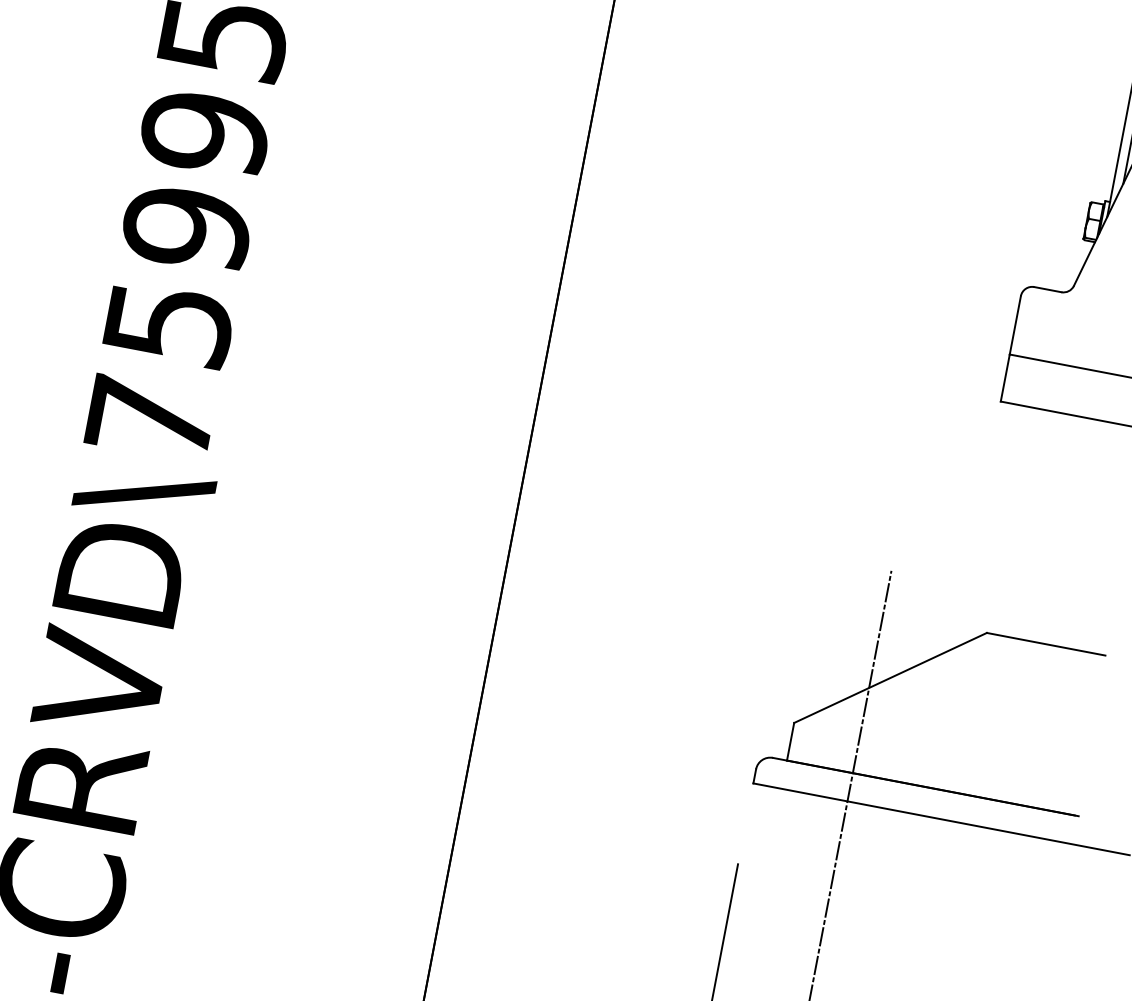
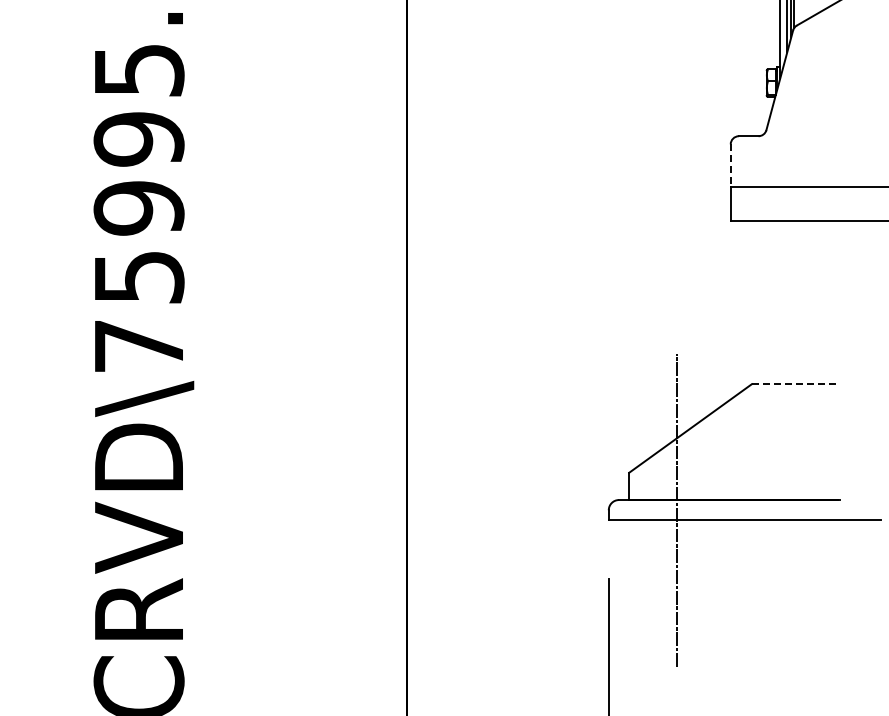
line: (1014, 326) -> (730, 166), solid -> dashed
line: (1045, 644) -> (794, 384), solid -> dashed

